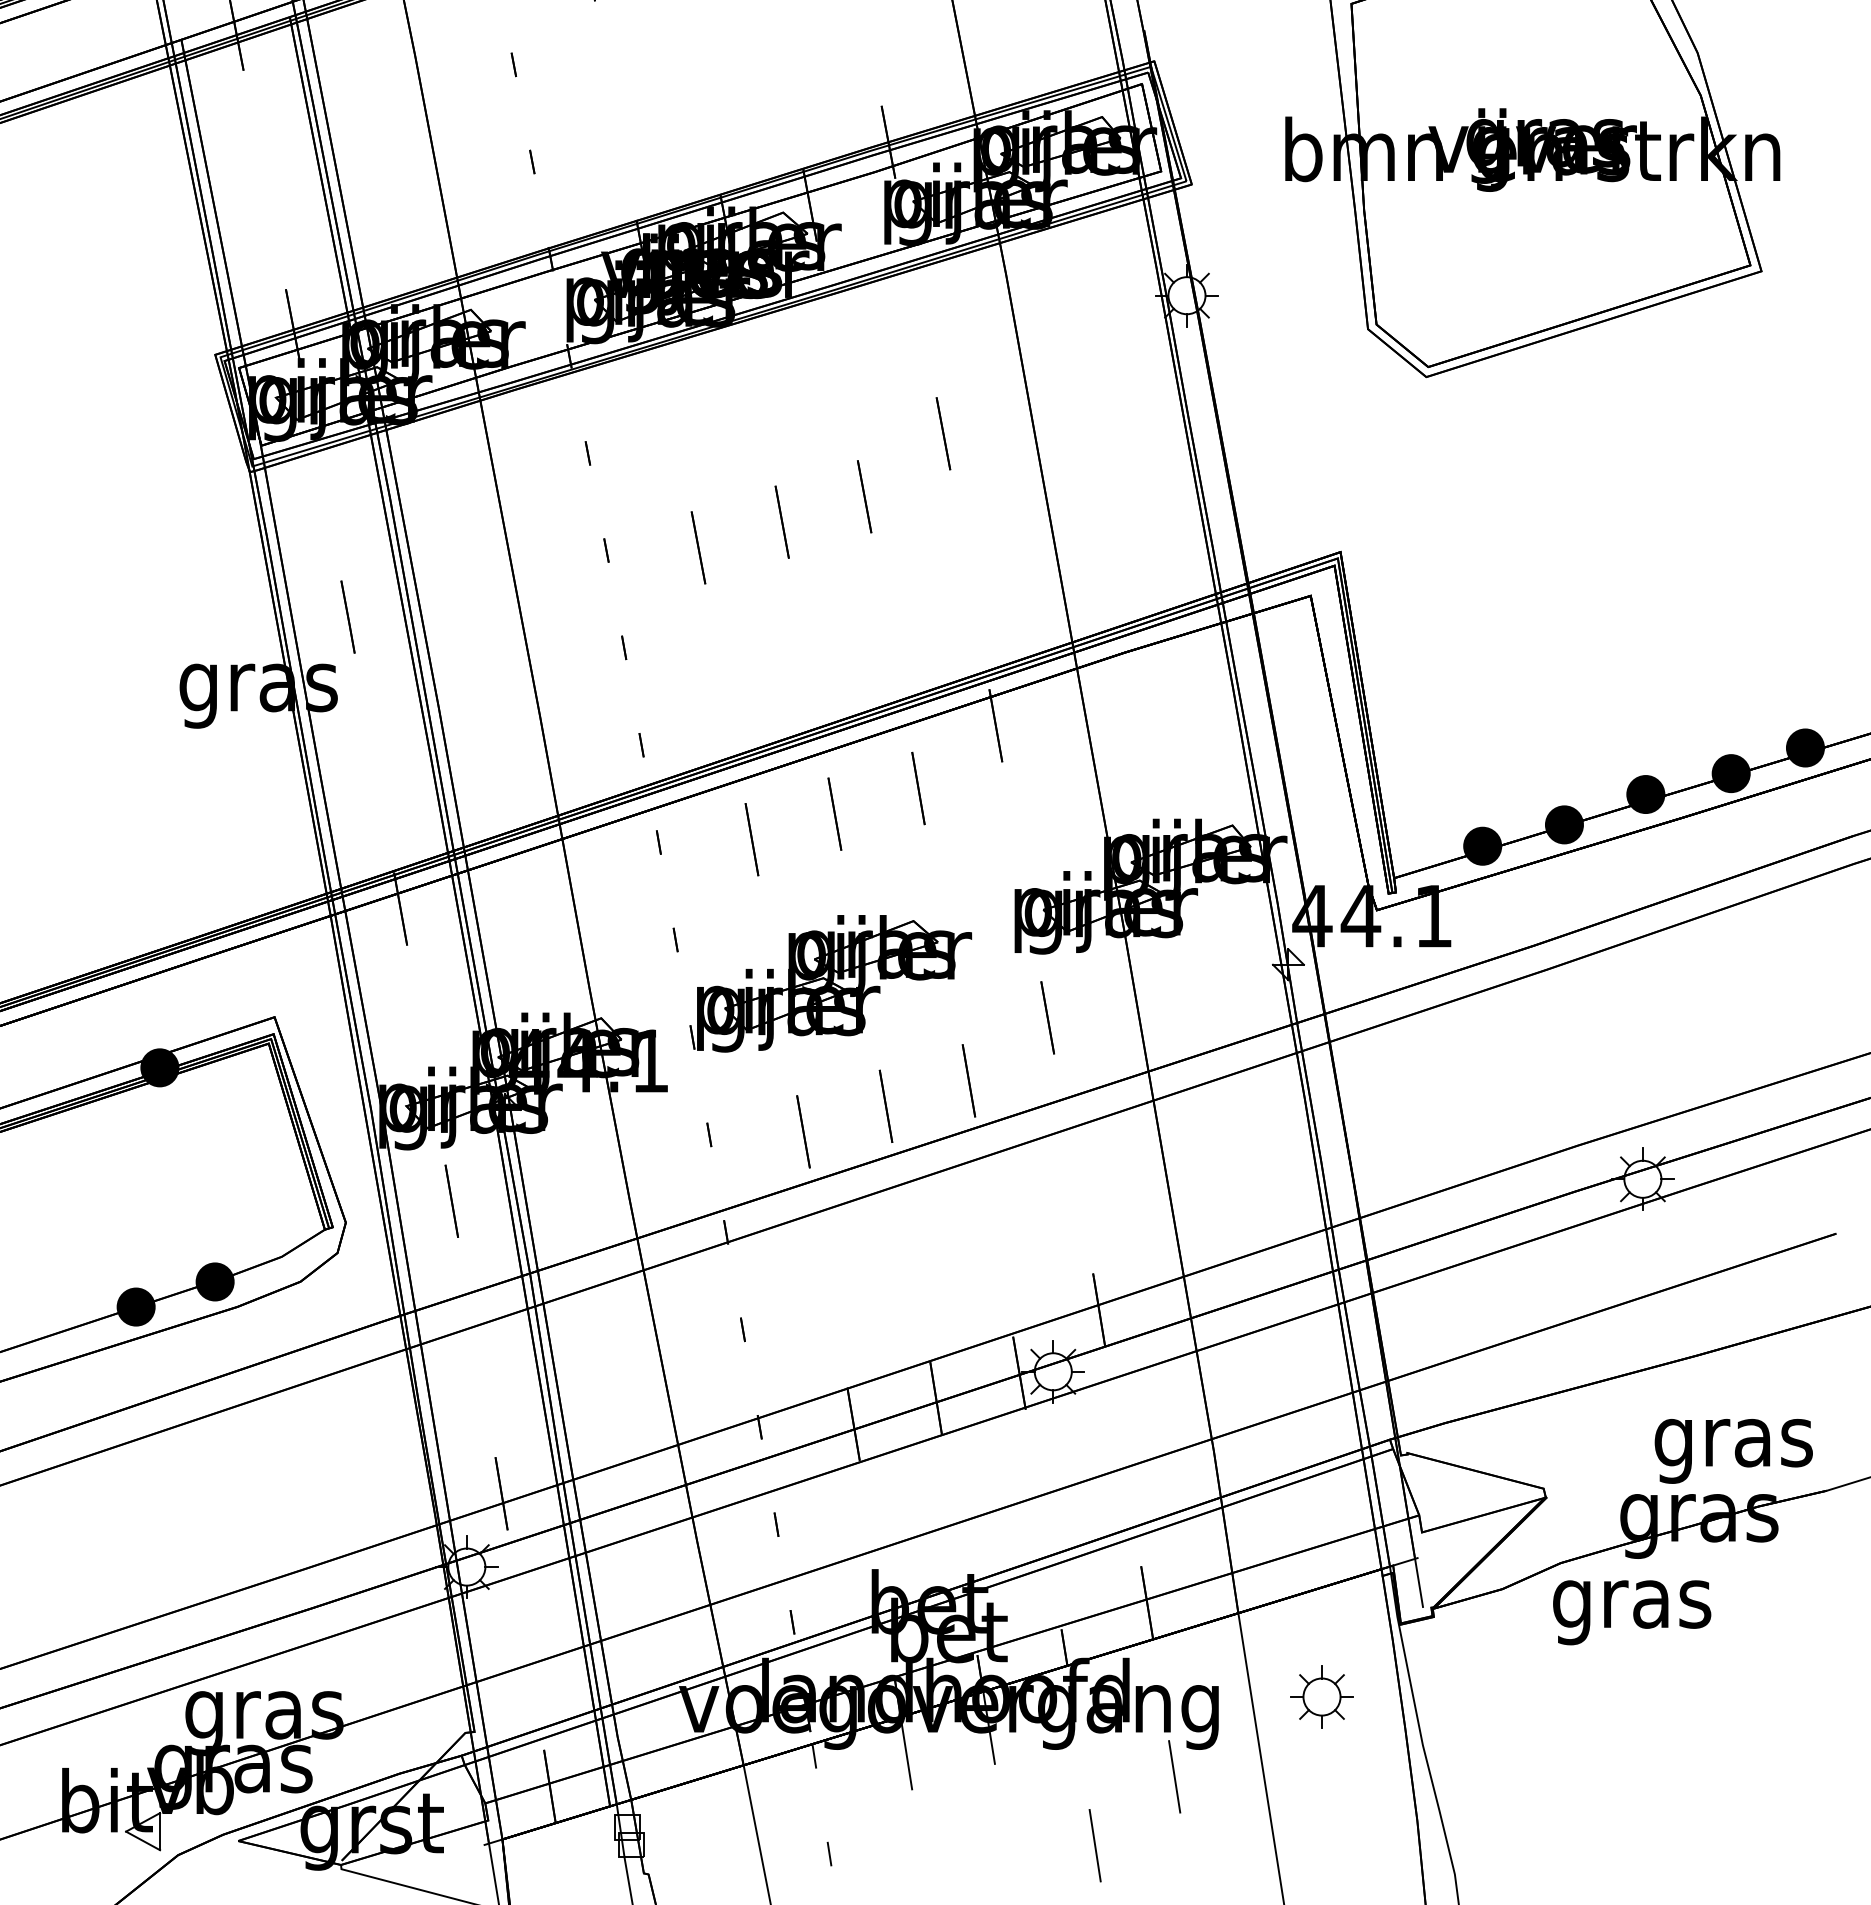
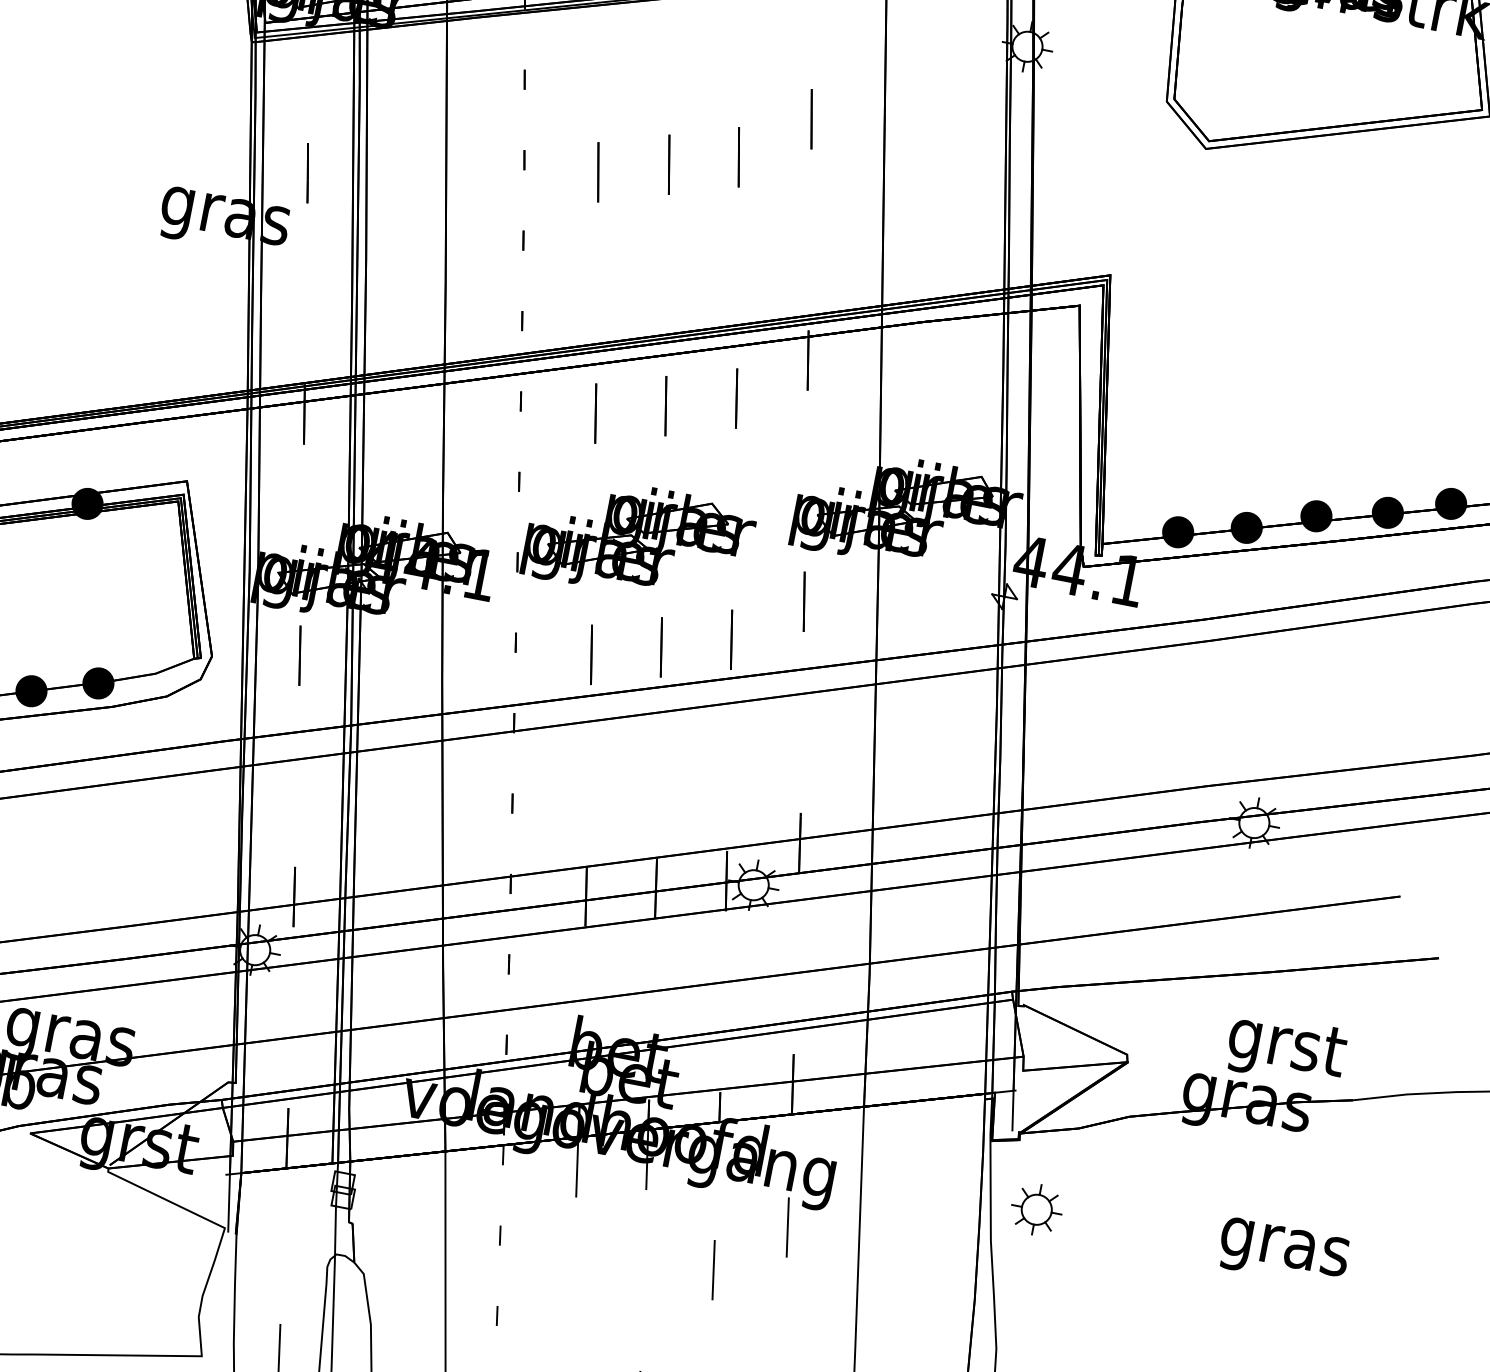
text: (1733, 1444) -> (1285, 1048), gras -> grst
text: (1632, 1612) -> (1283, 1253), moved
part: (1321, 1696) -> (1036, 1209), moved

